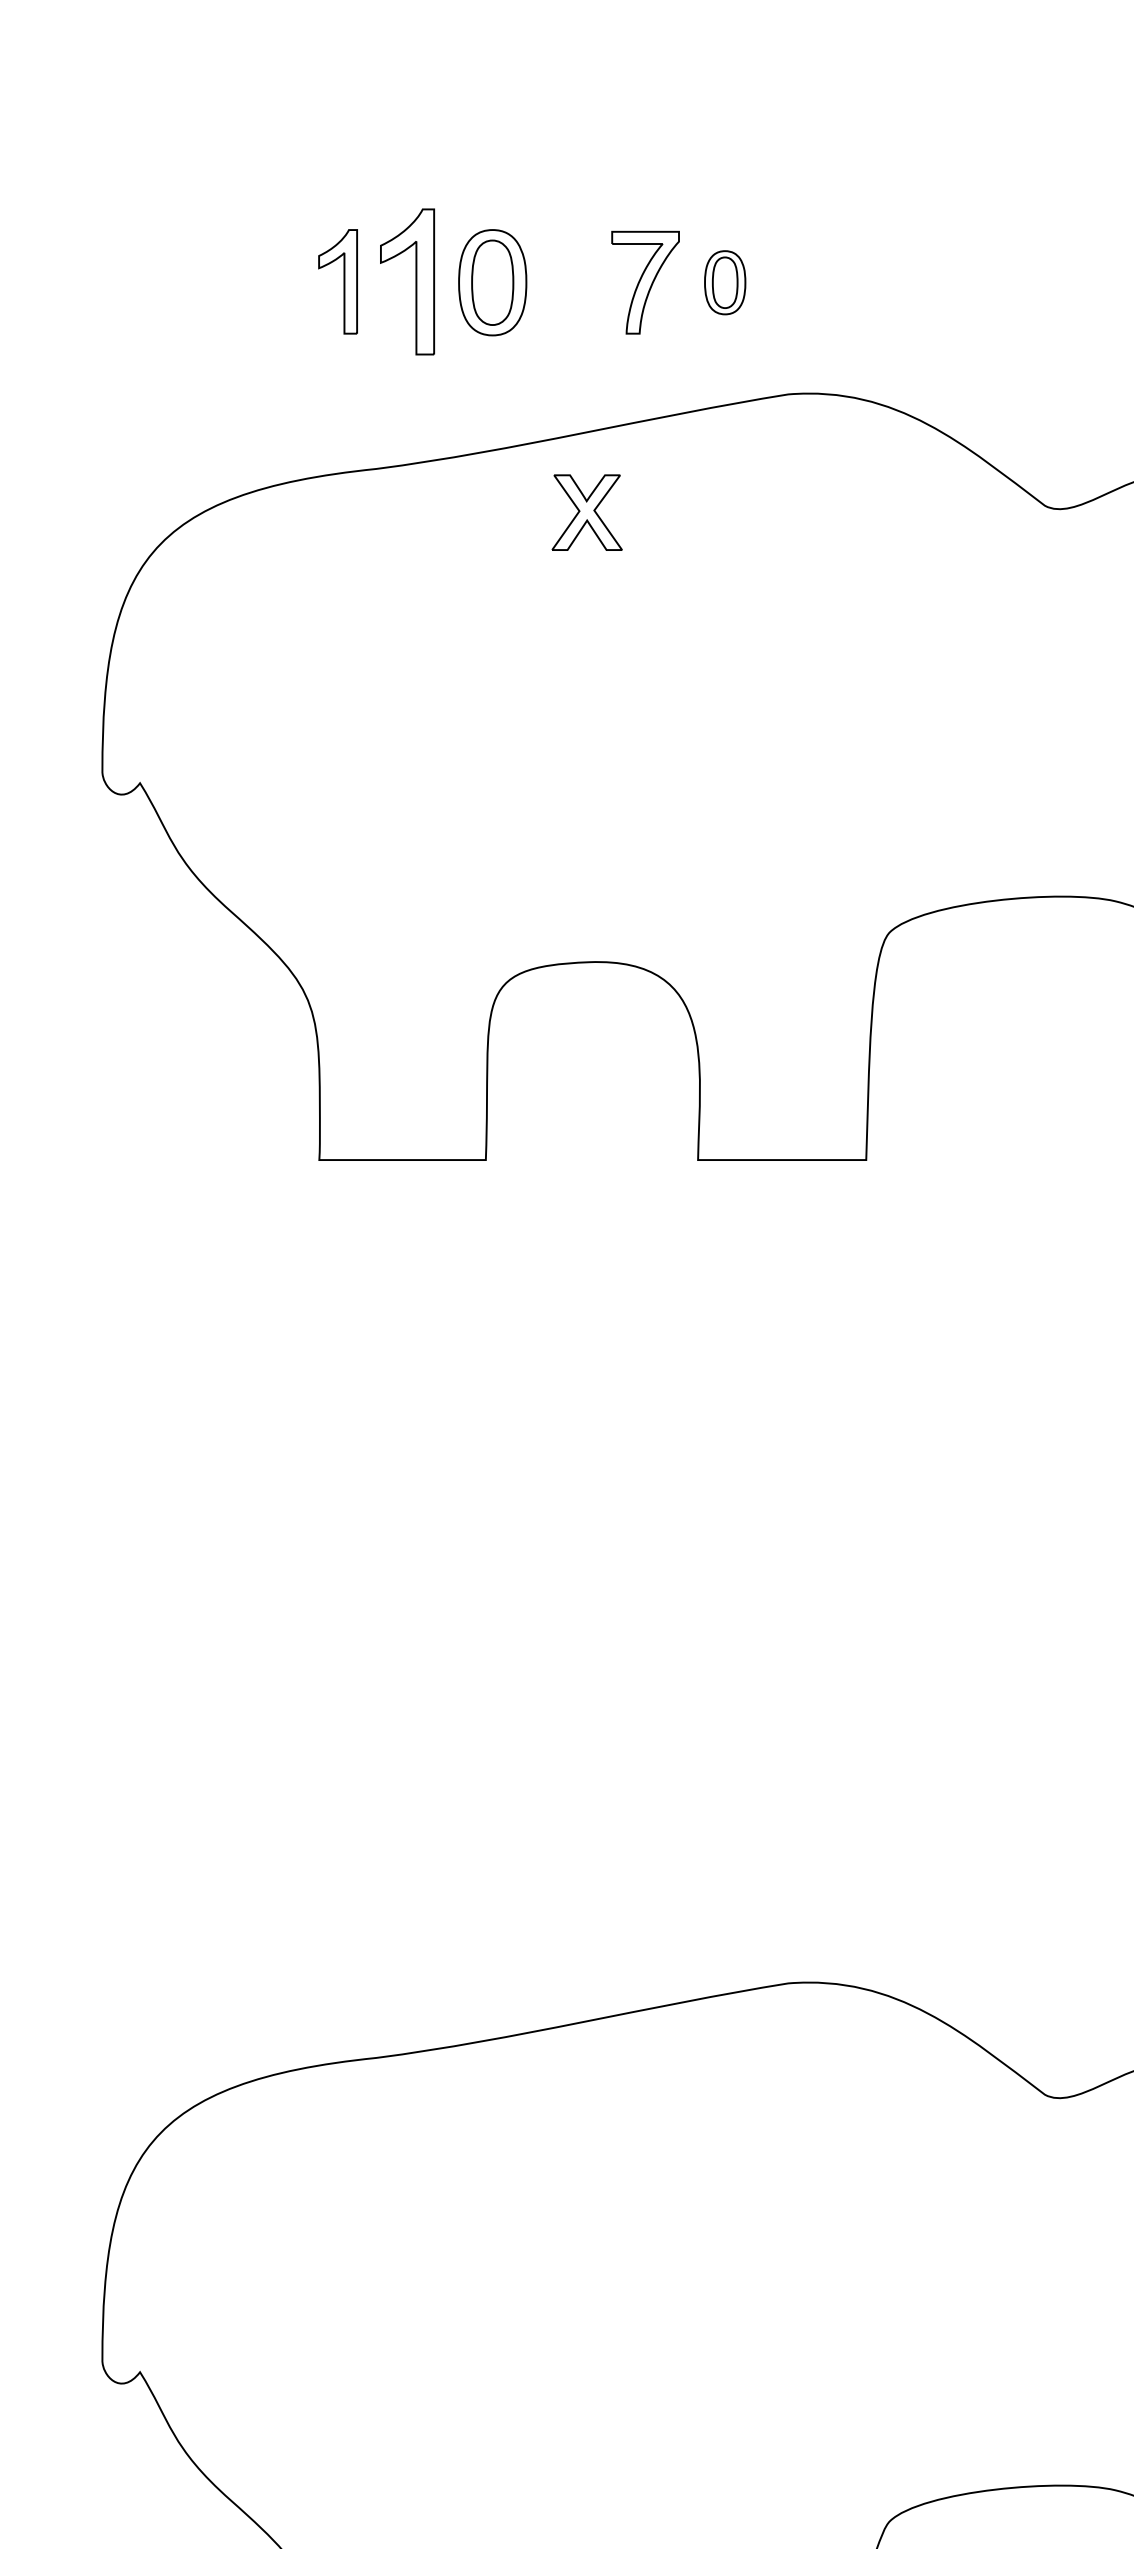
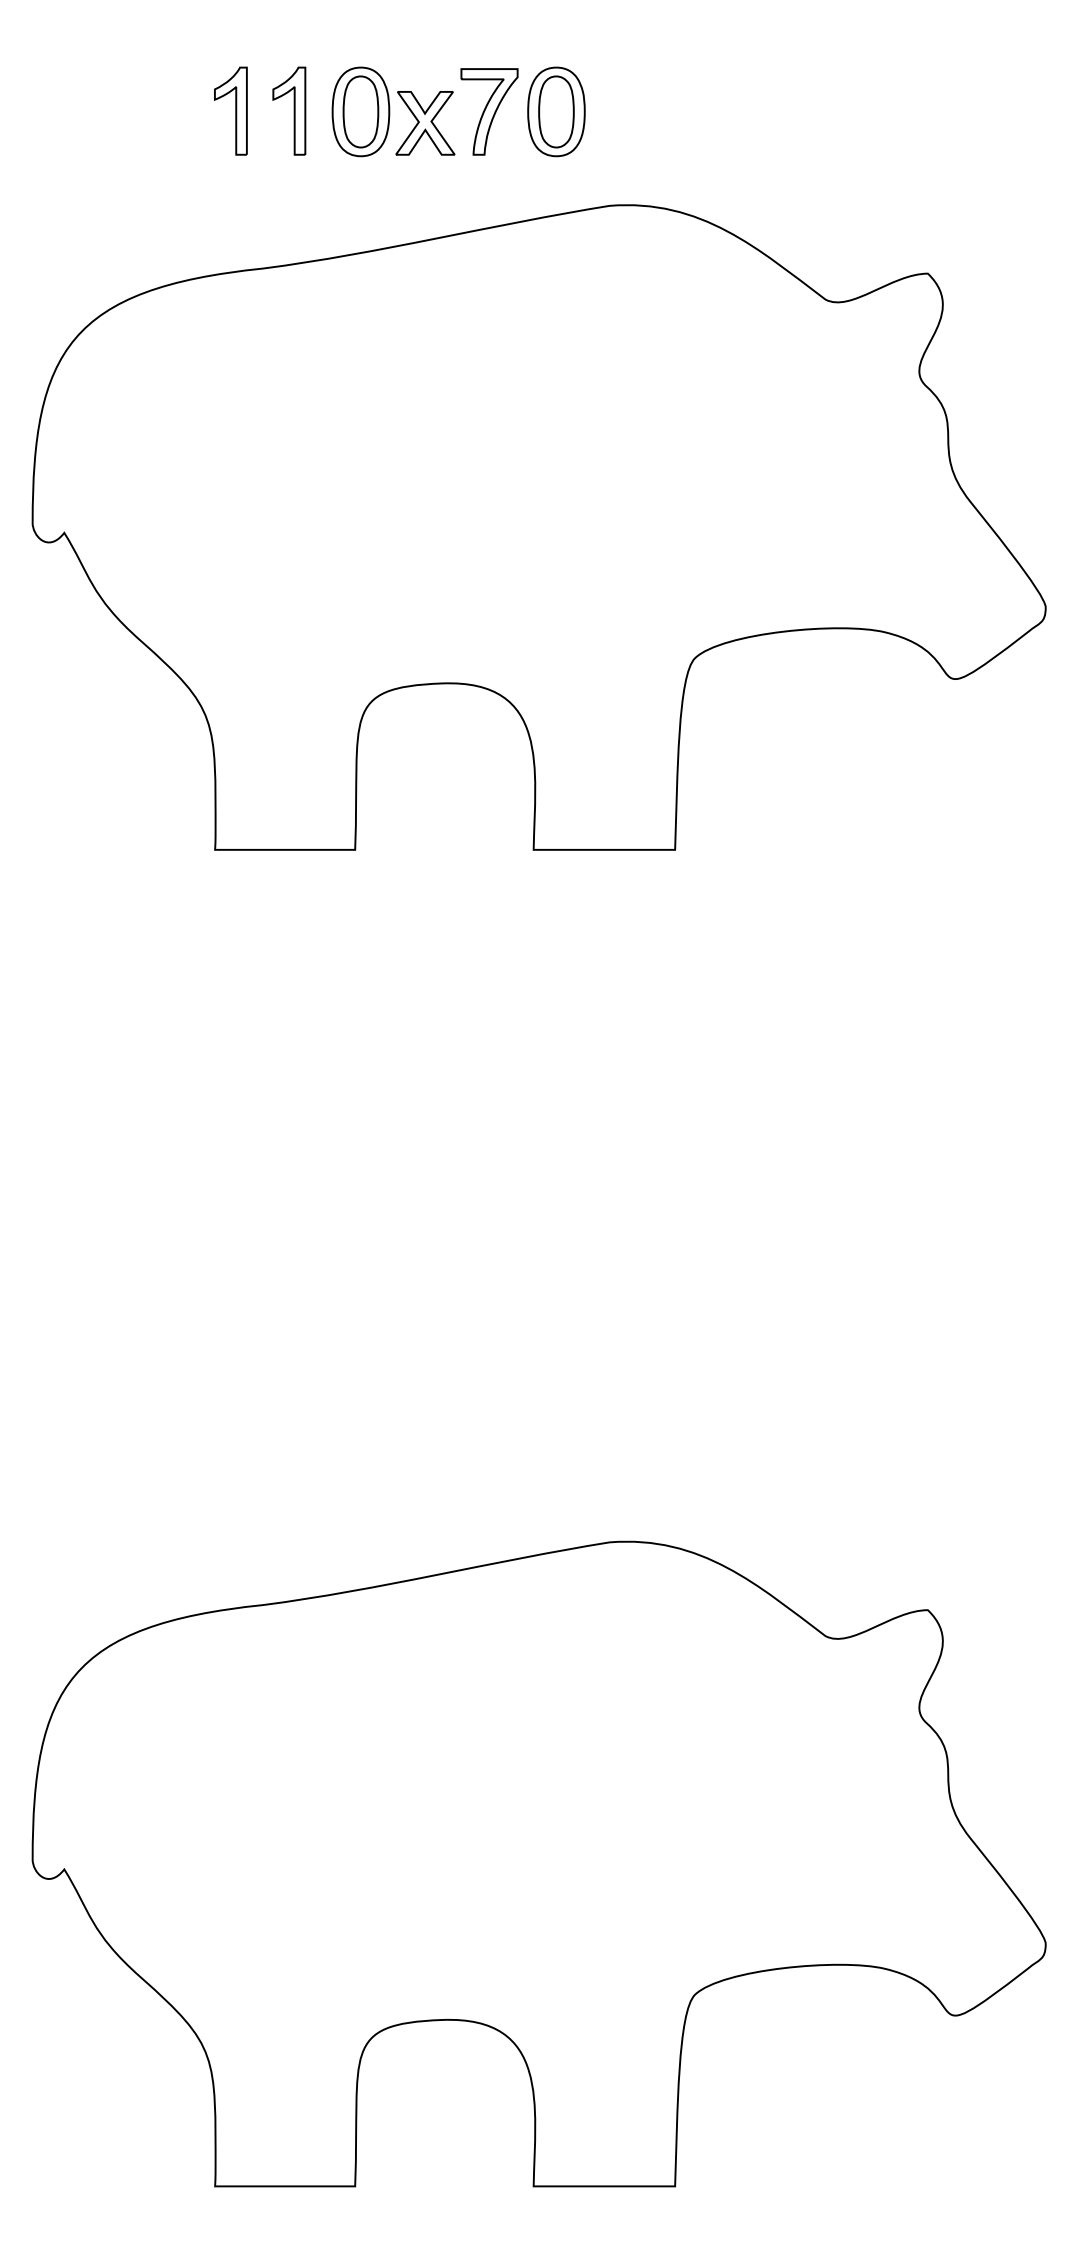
part: (407, 281) -> (289, 110), size x0.71
part: (725, 282) -> (556, 111), size x1.67
part: (587, 512) -> (425, 123), moved

